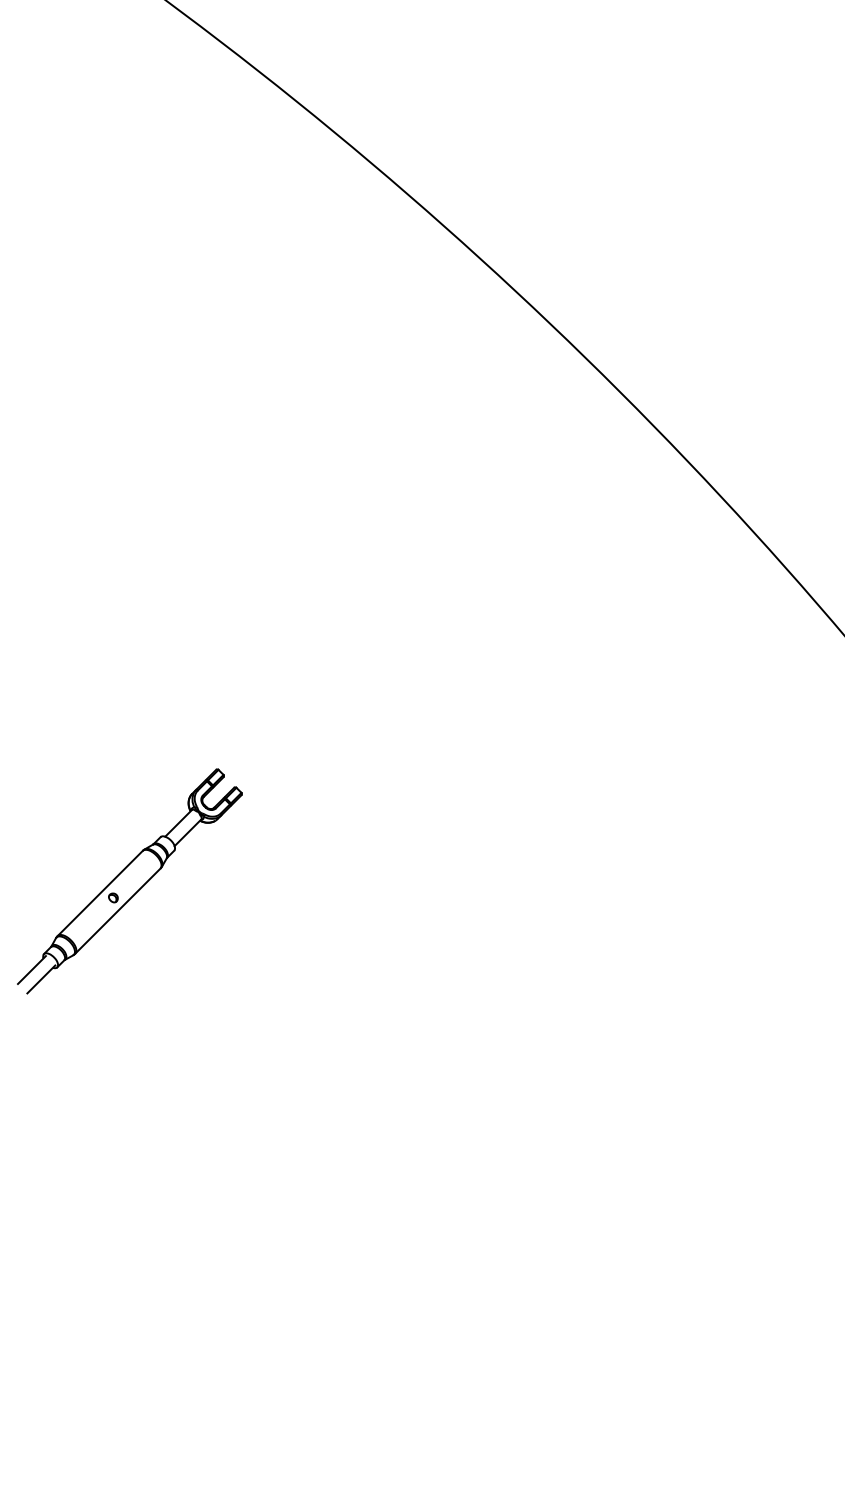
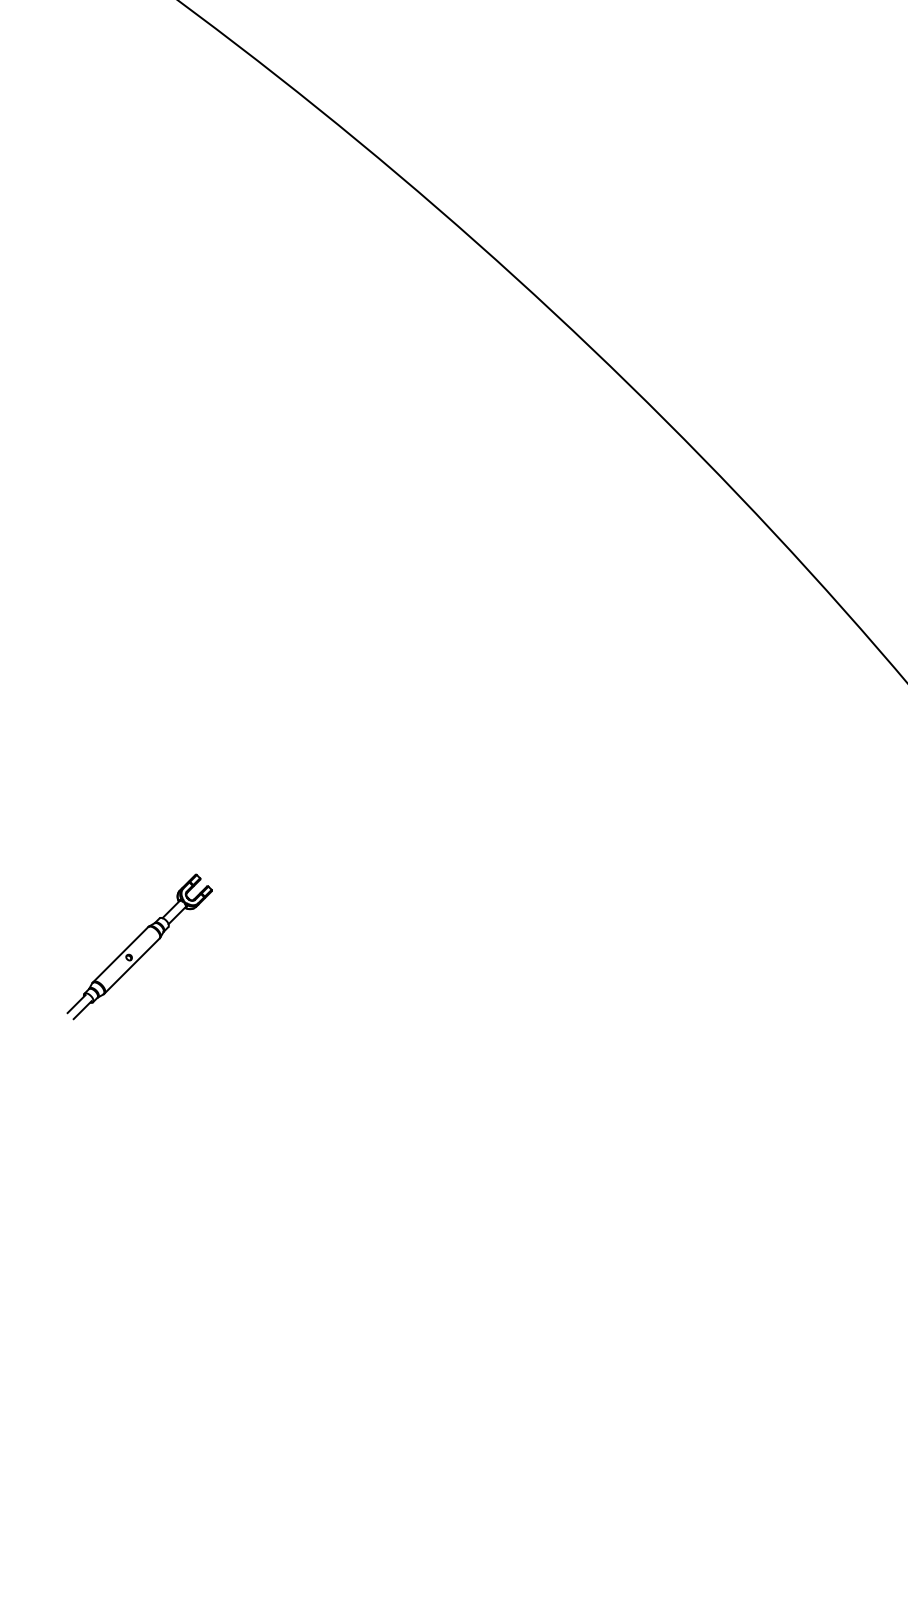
part: (129, 881) -> (139, 947), size x0.6

